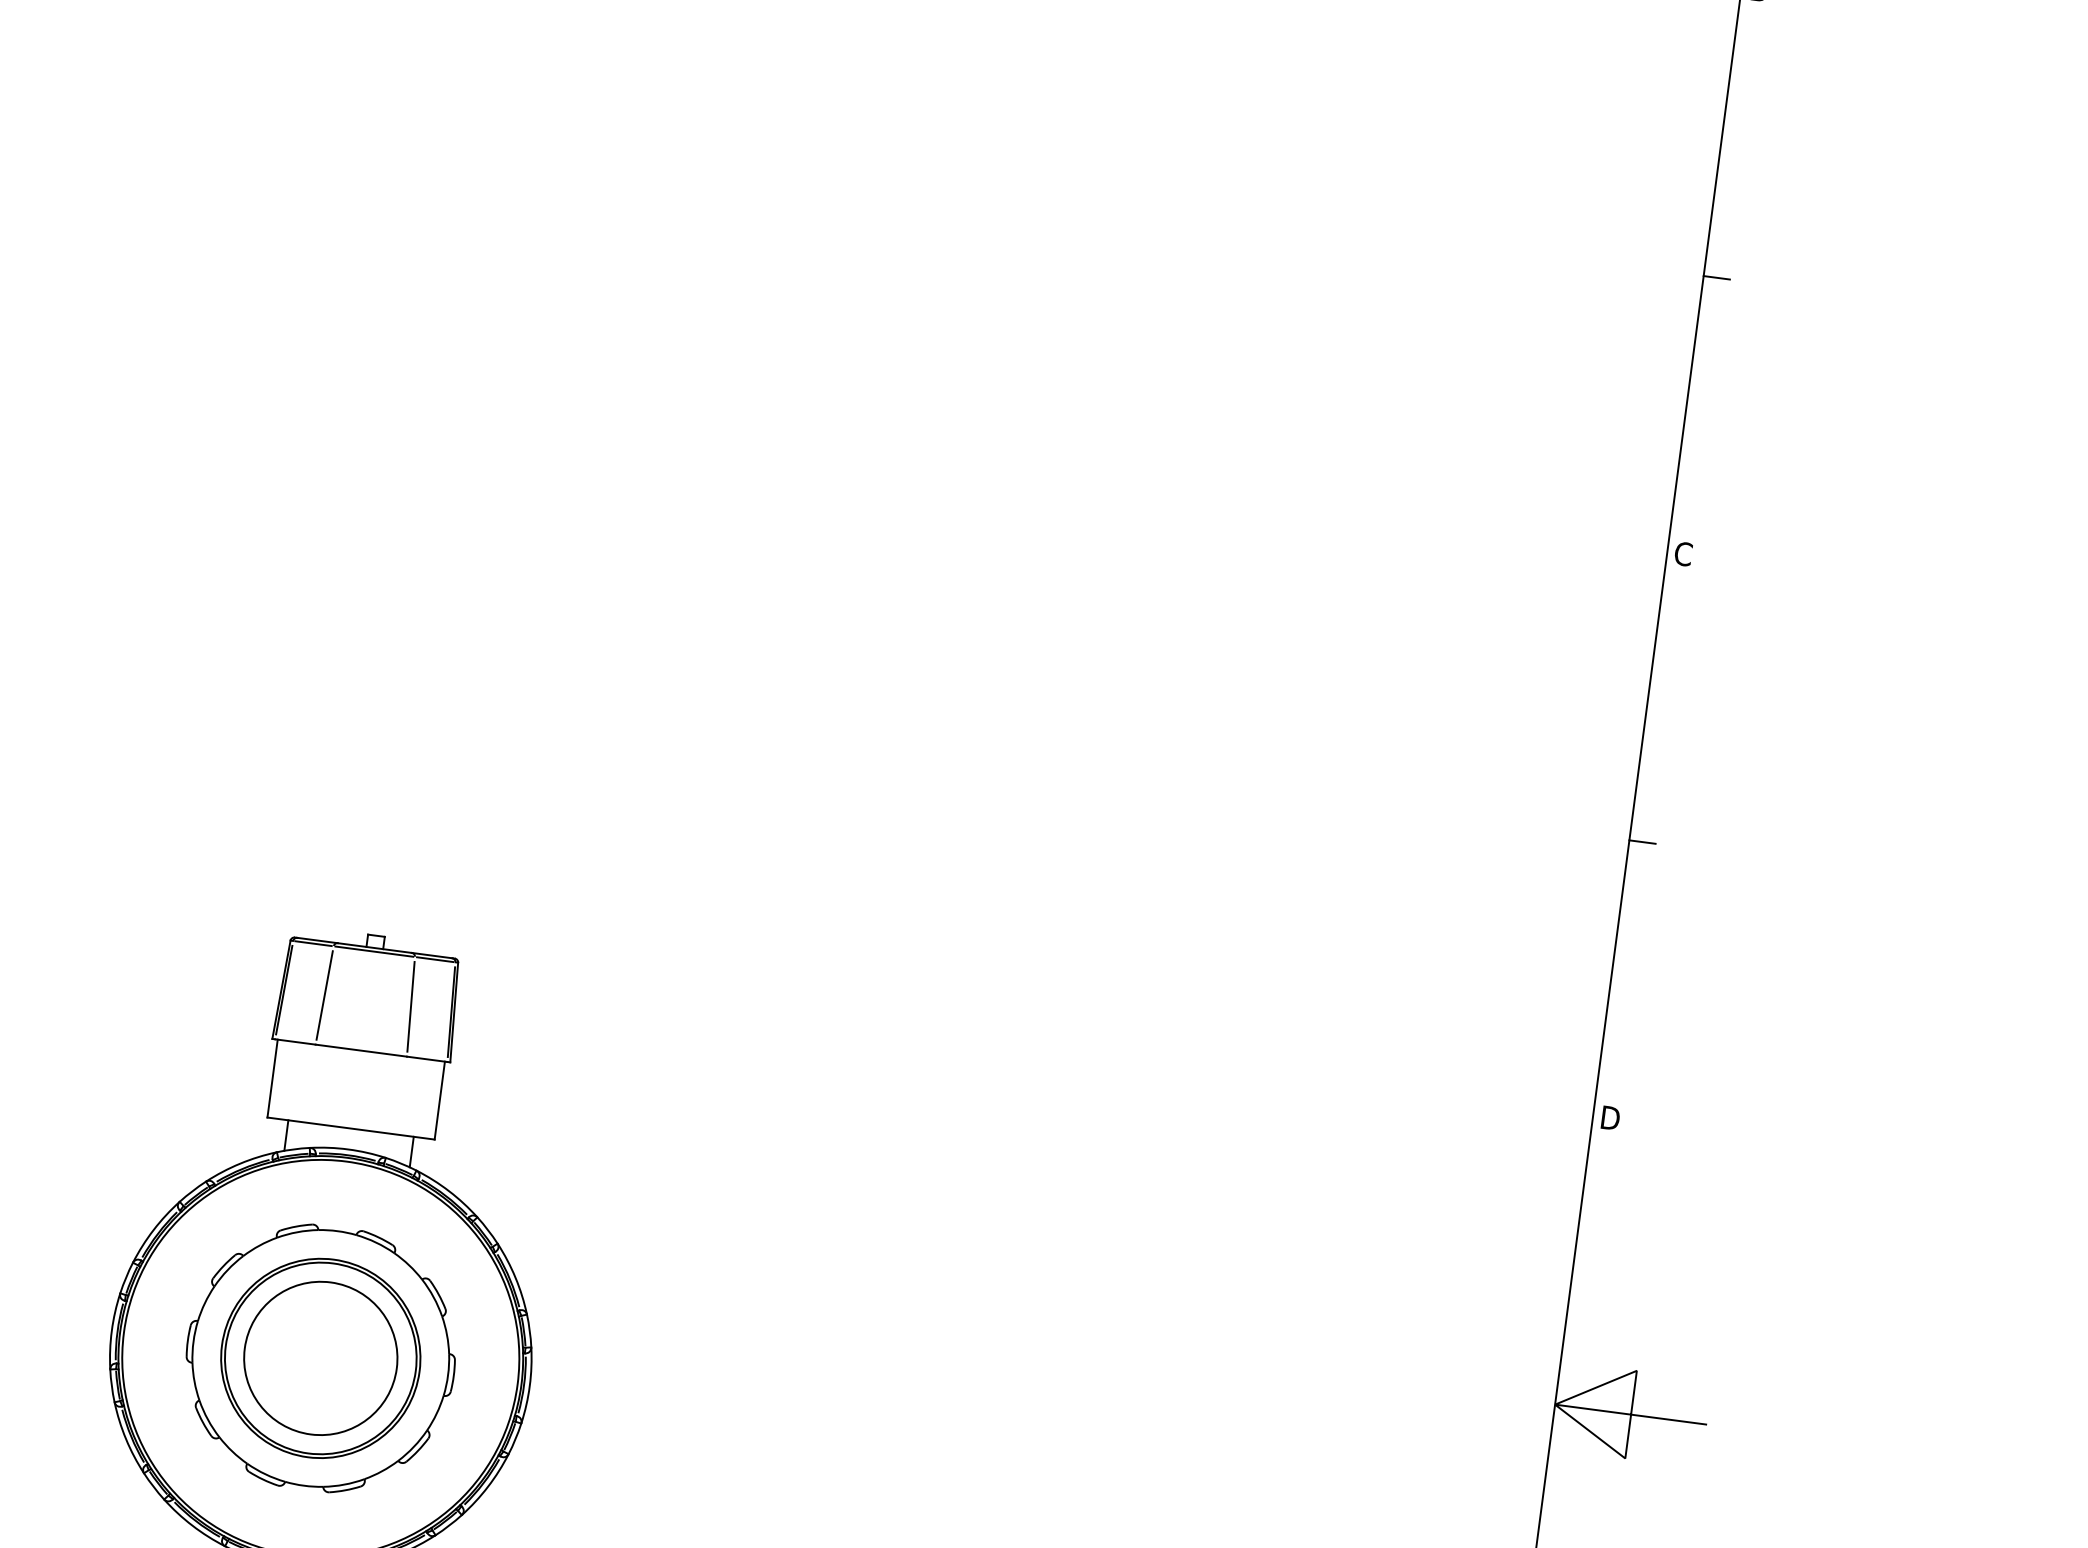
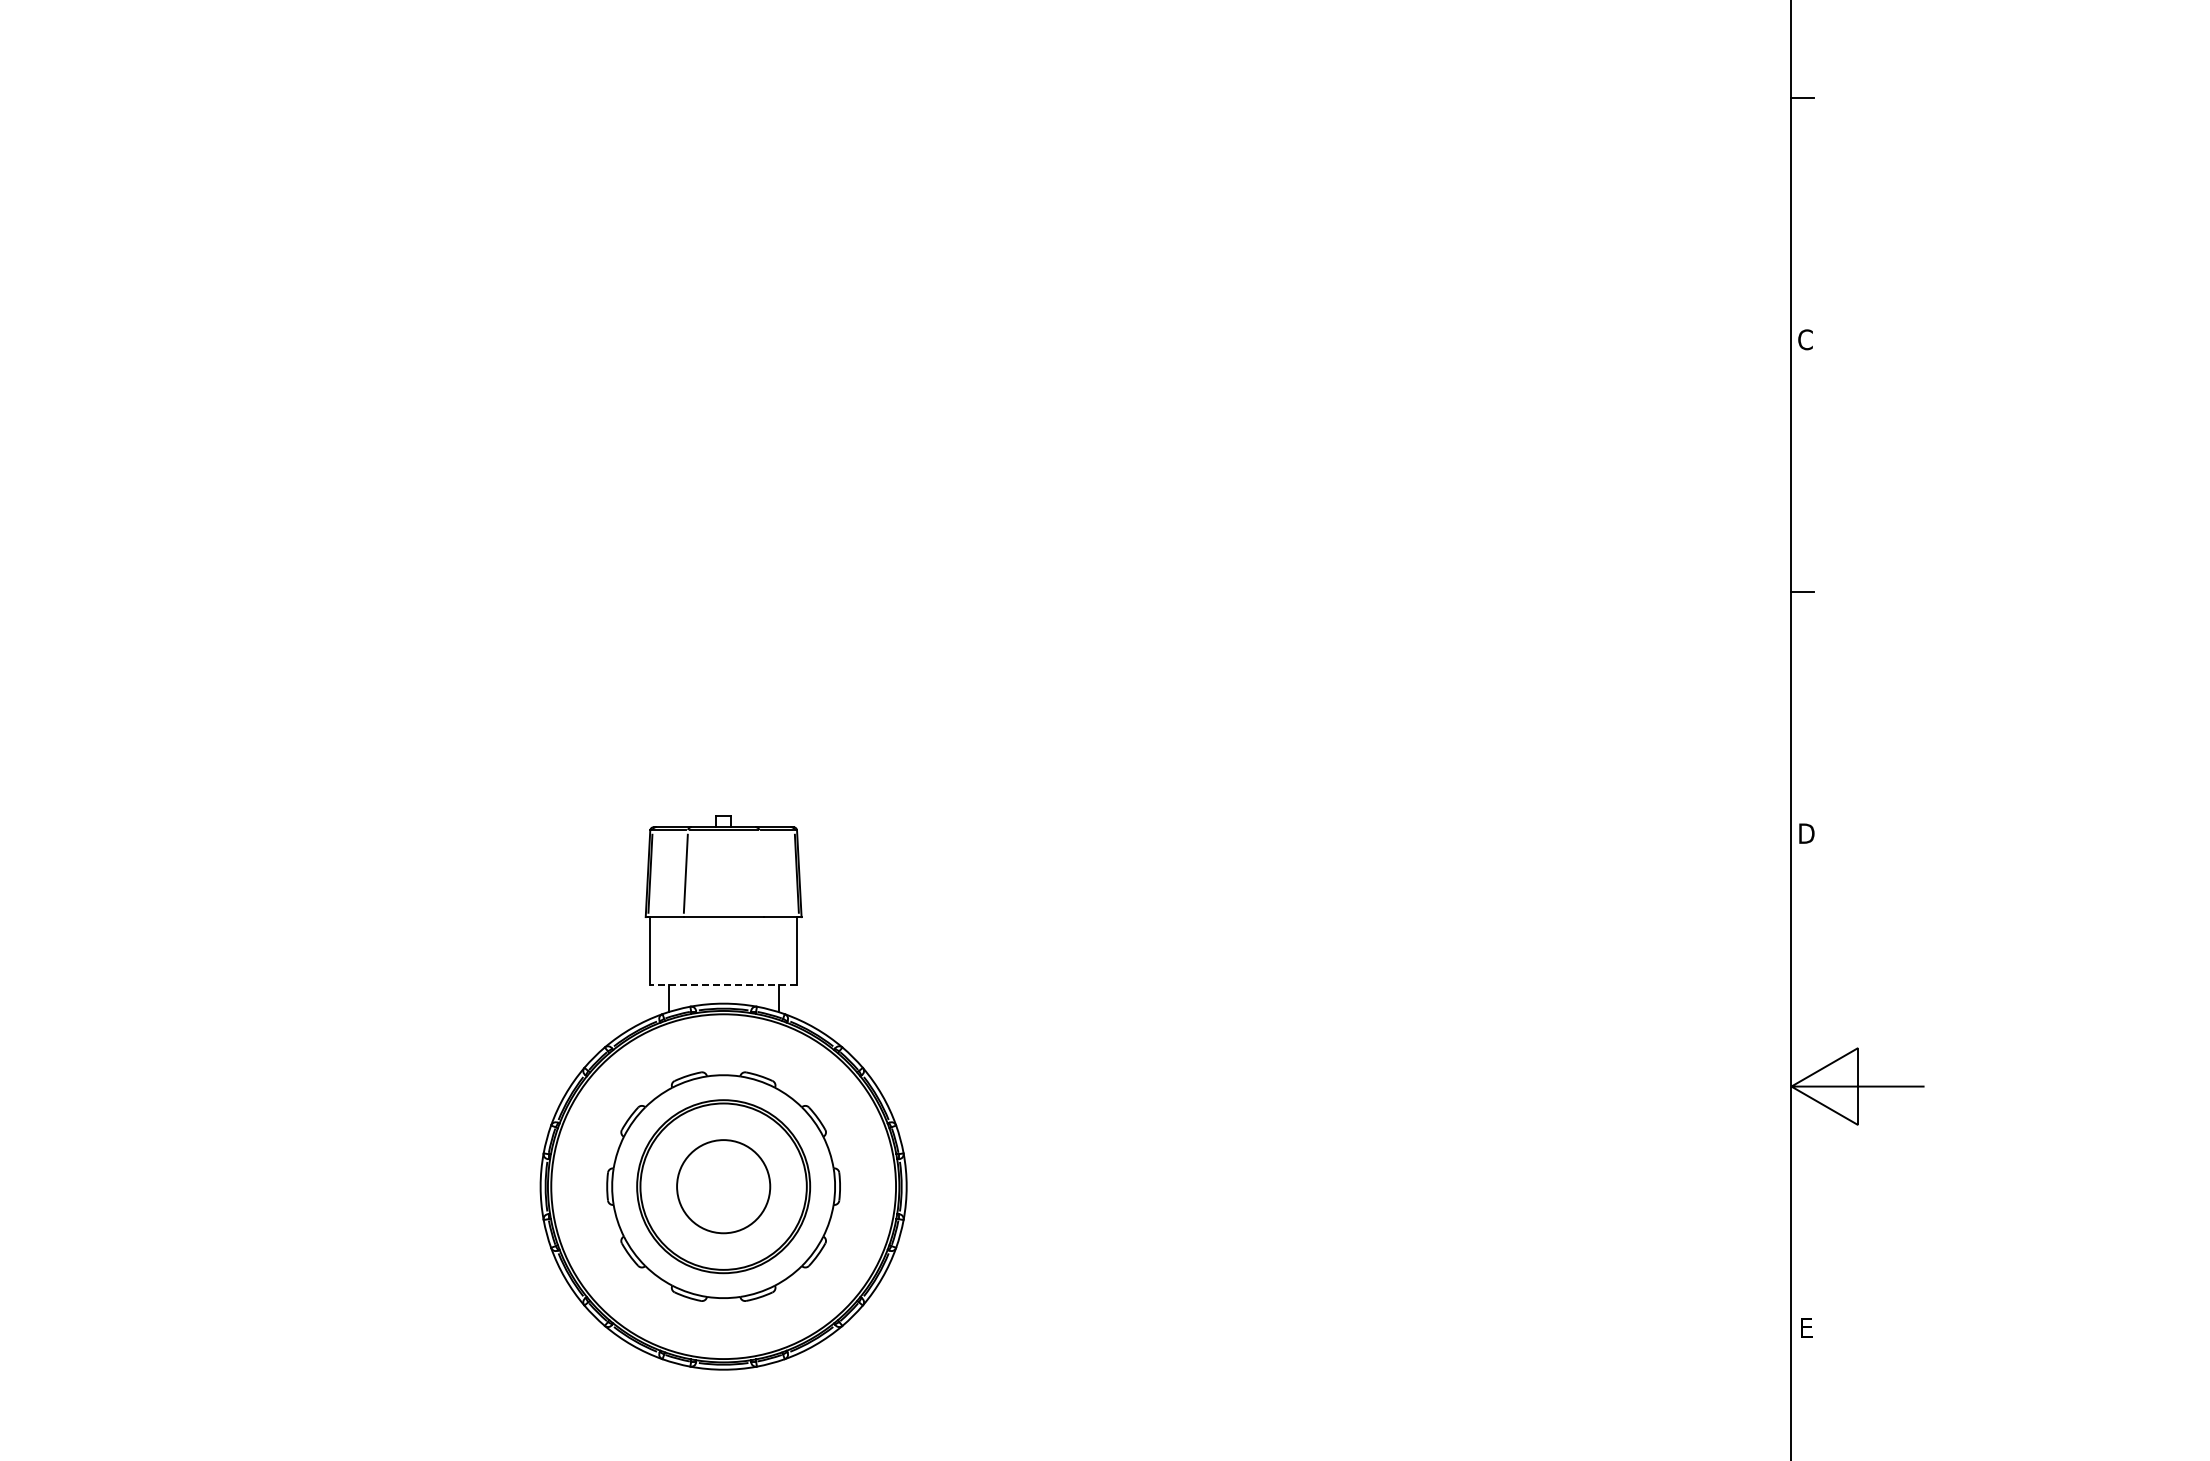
line: (411, 1006) -> (761, 873), removed
line: (350, 1128) -> (723, 985), solid -> dashed
circle: (320, 1358) -> (723, 1186), size x0.7

